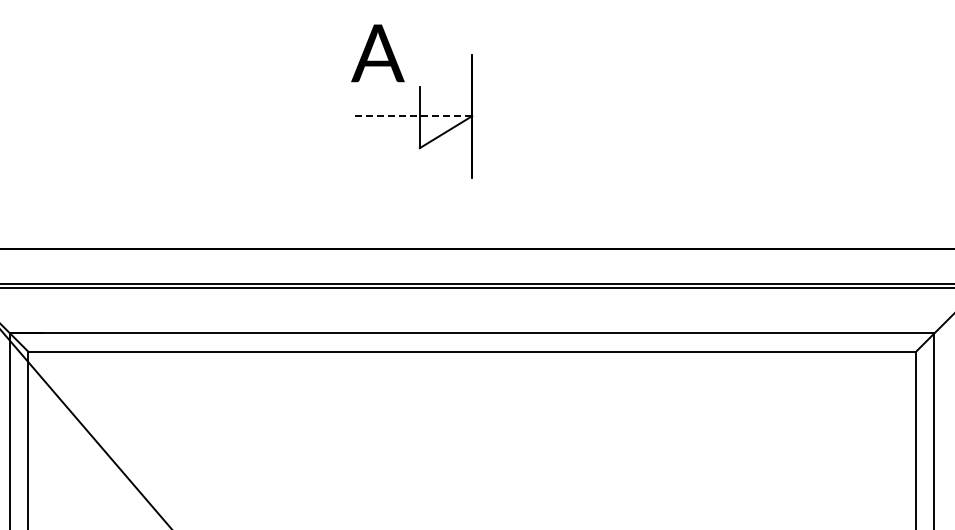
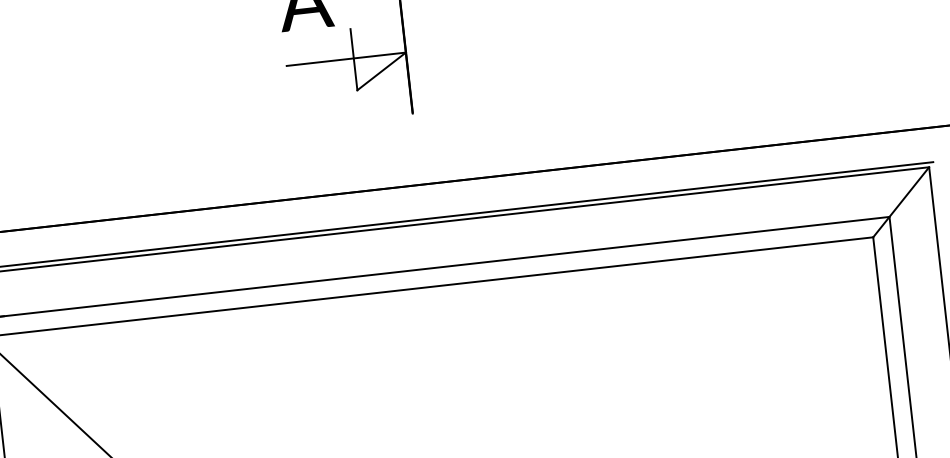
line: (412, 116) -> (346, 59), dashed -> solid

